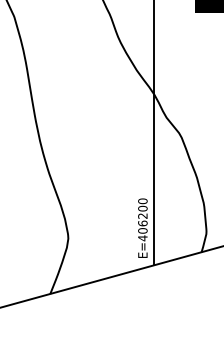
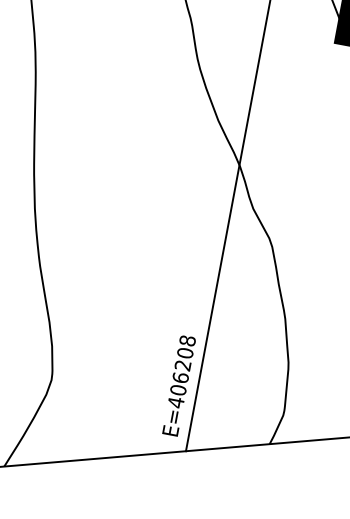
text: (142, 201) -> (186, 341), E=406200 -> E=406208

